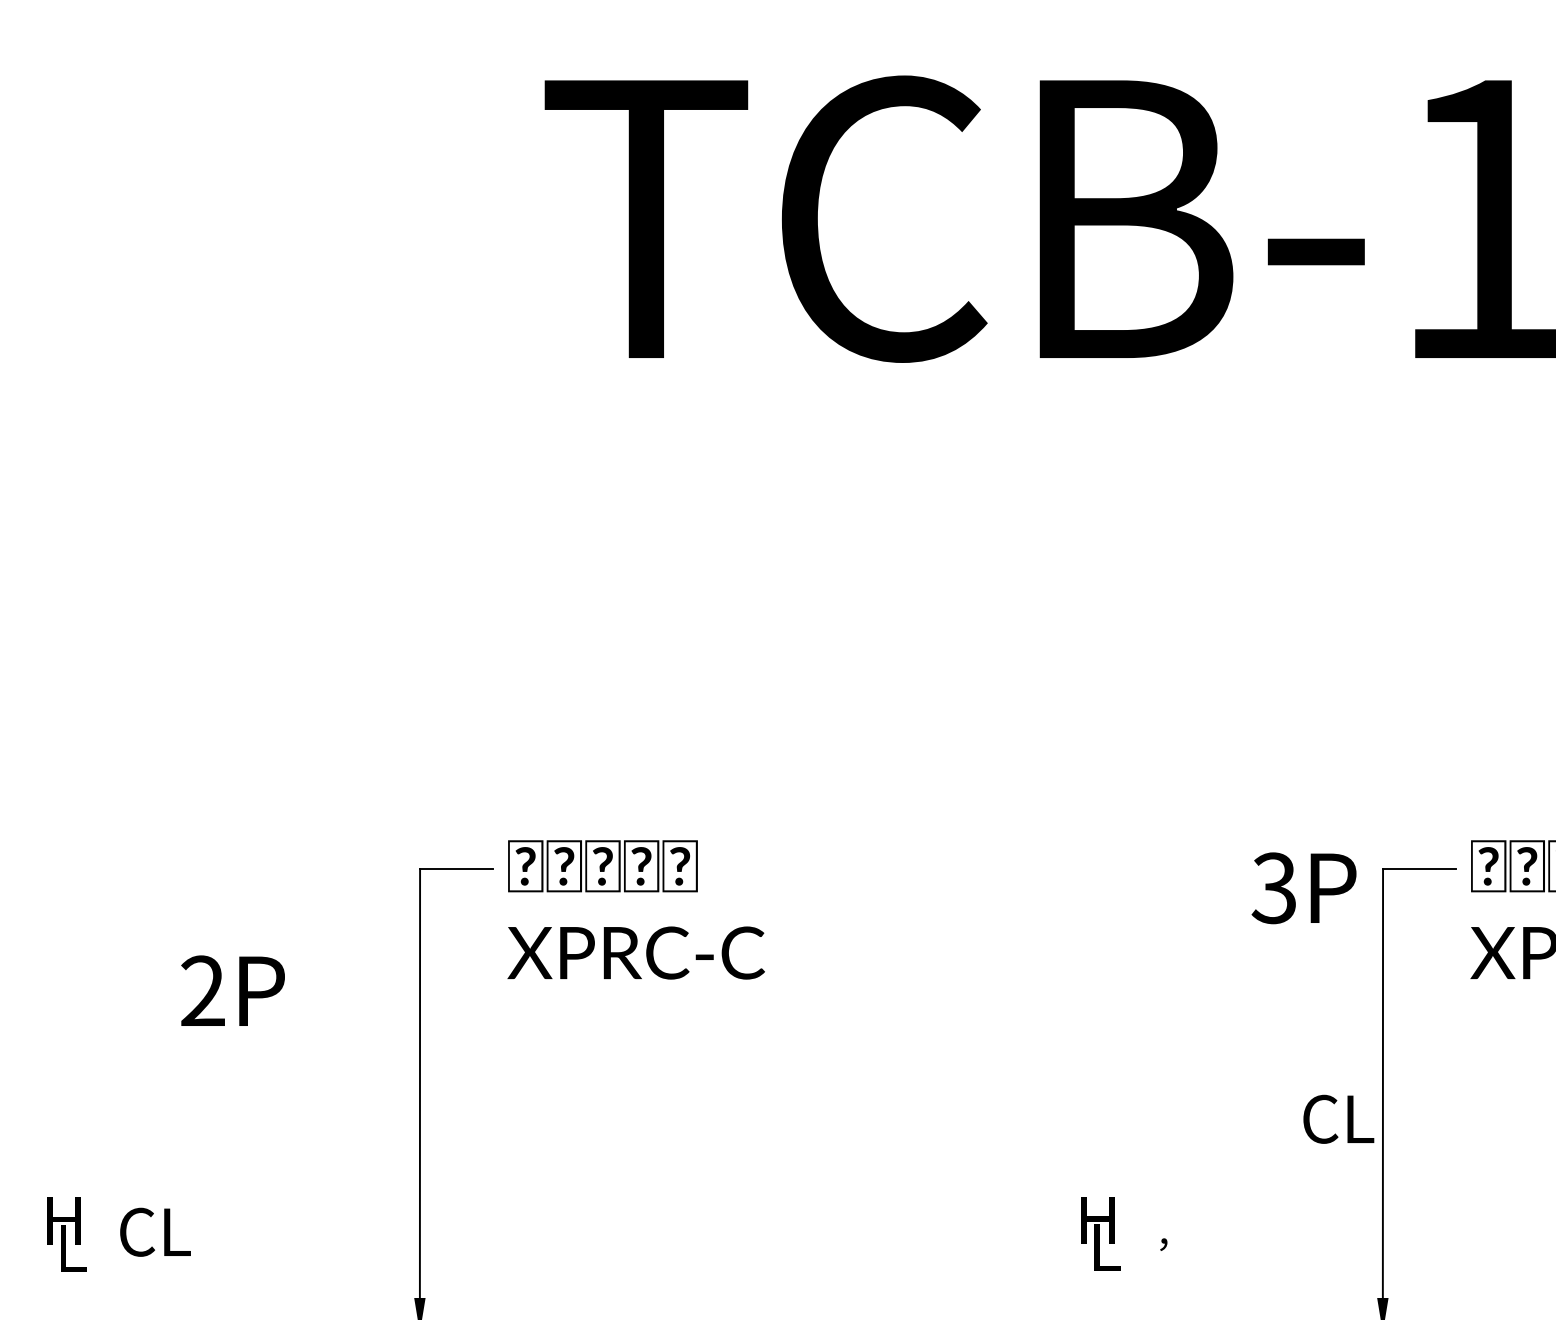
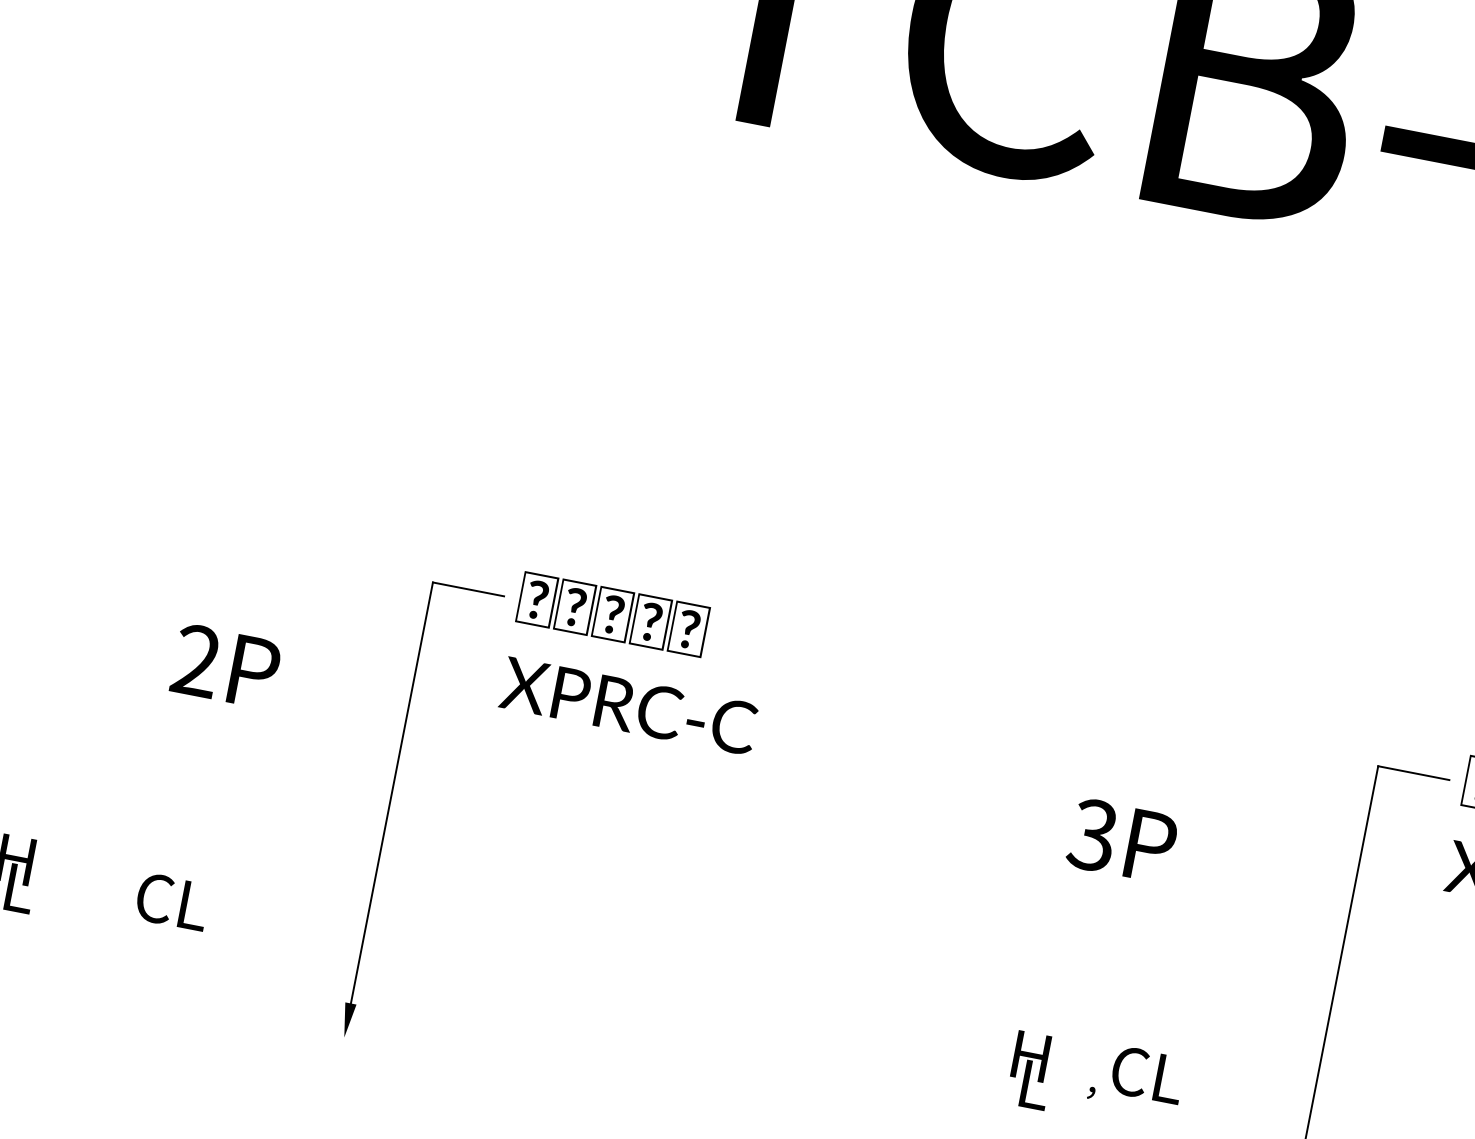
text: (1303, 888) -> (1121, 841), moved
text: (1338, 1118) -> (1147, 1074), moved
text: (155, 1231) -> (172, 901), moved

